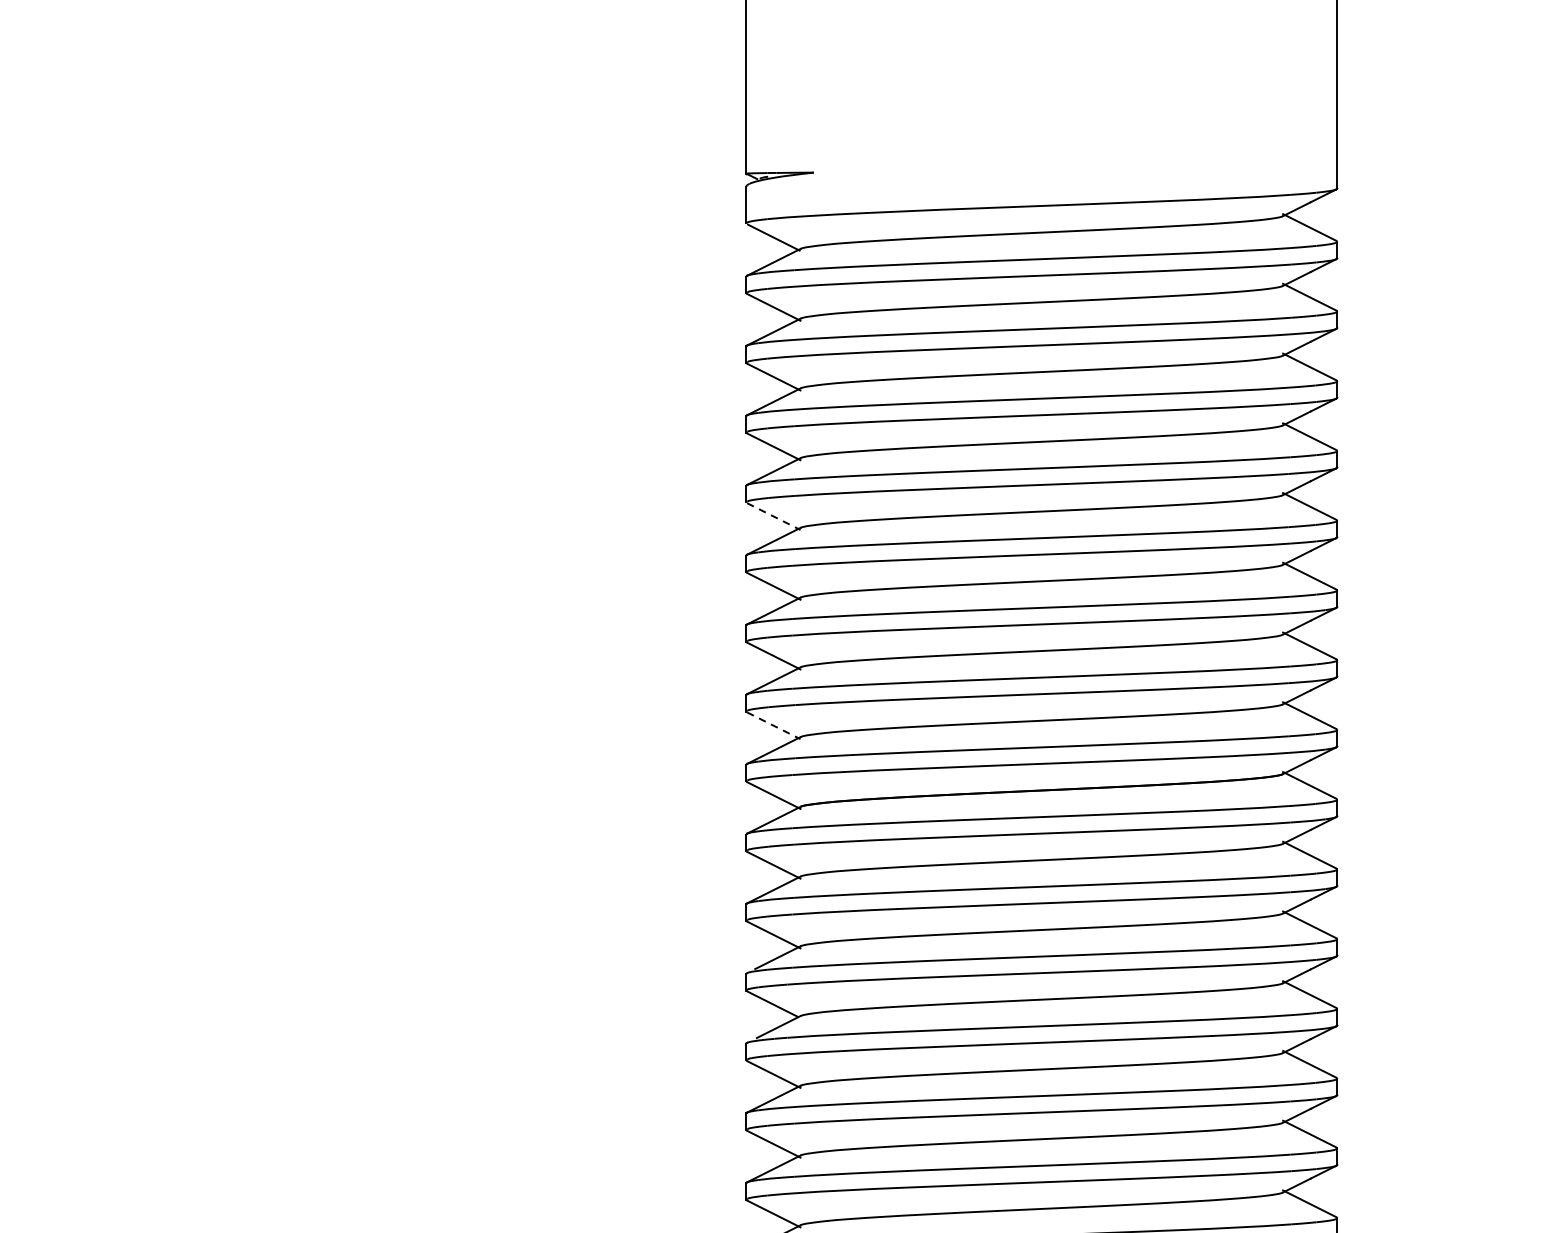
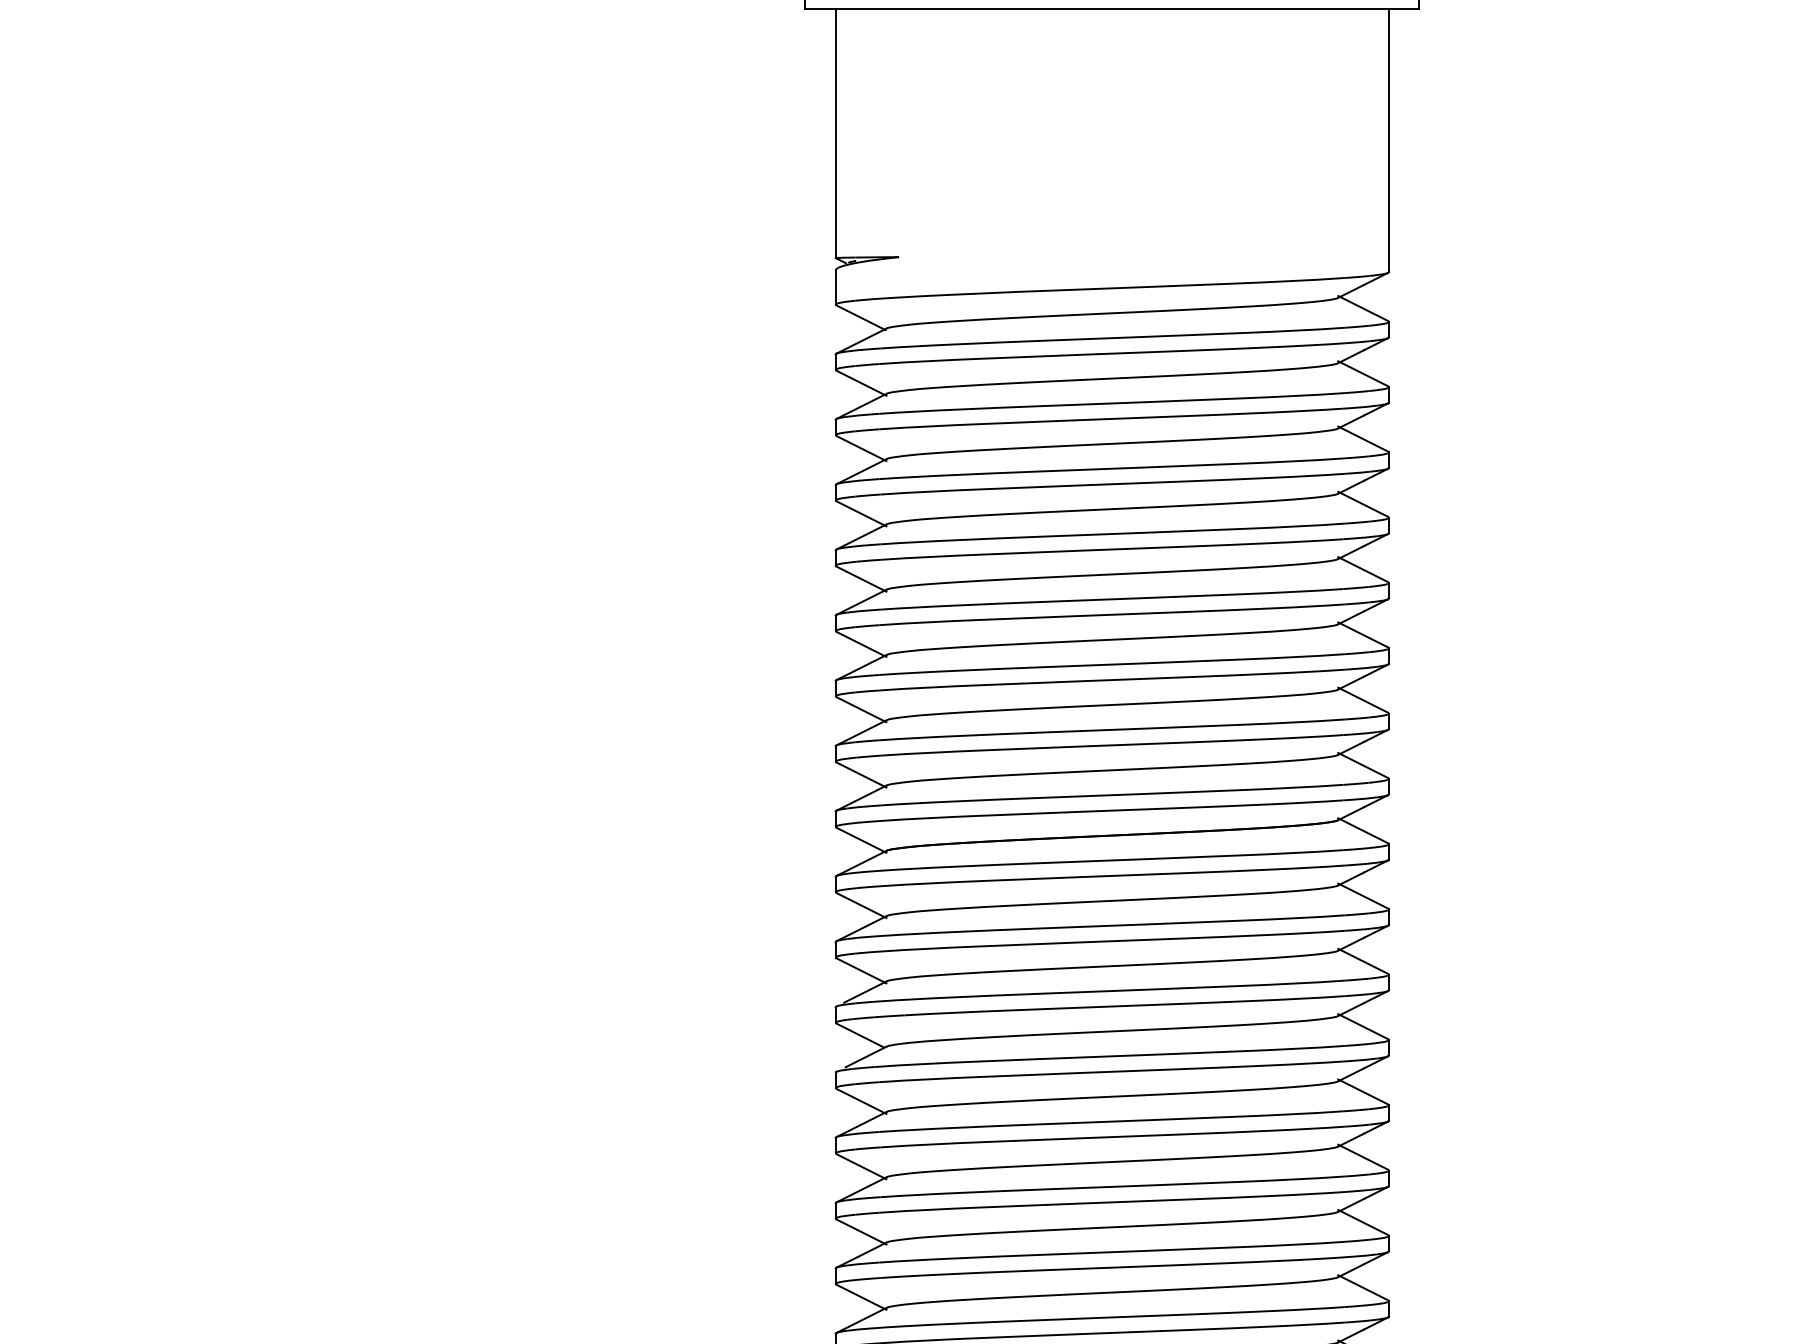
line: (773, 516) -> (861, 579), dashed -> solid
line: (773, 725) -> (861, 774), dashed -> solid

